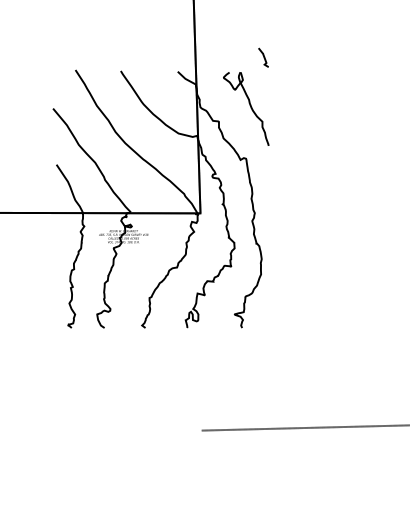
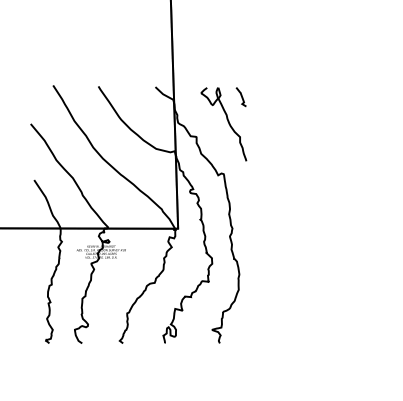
curve: (263, 57) -> (241, 96), moved

